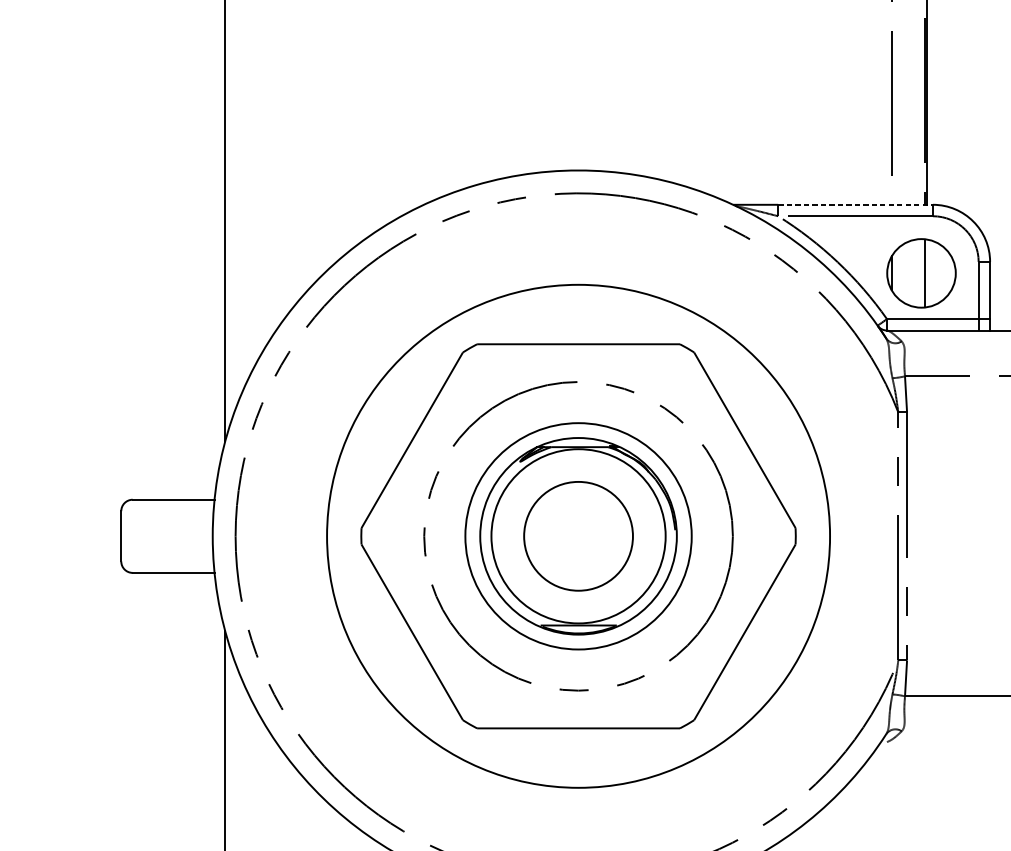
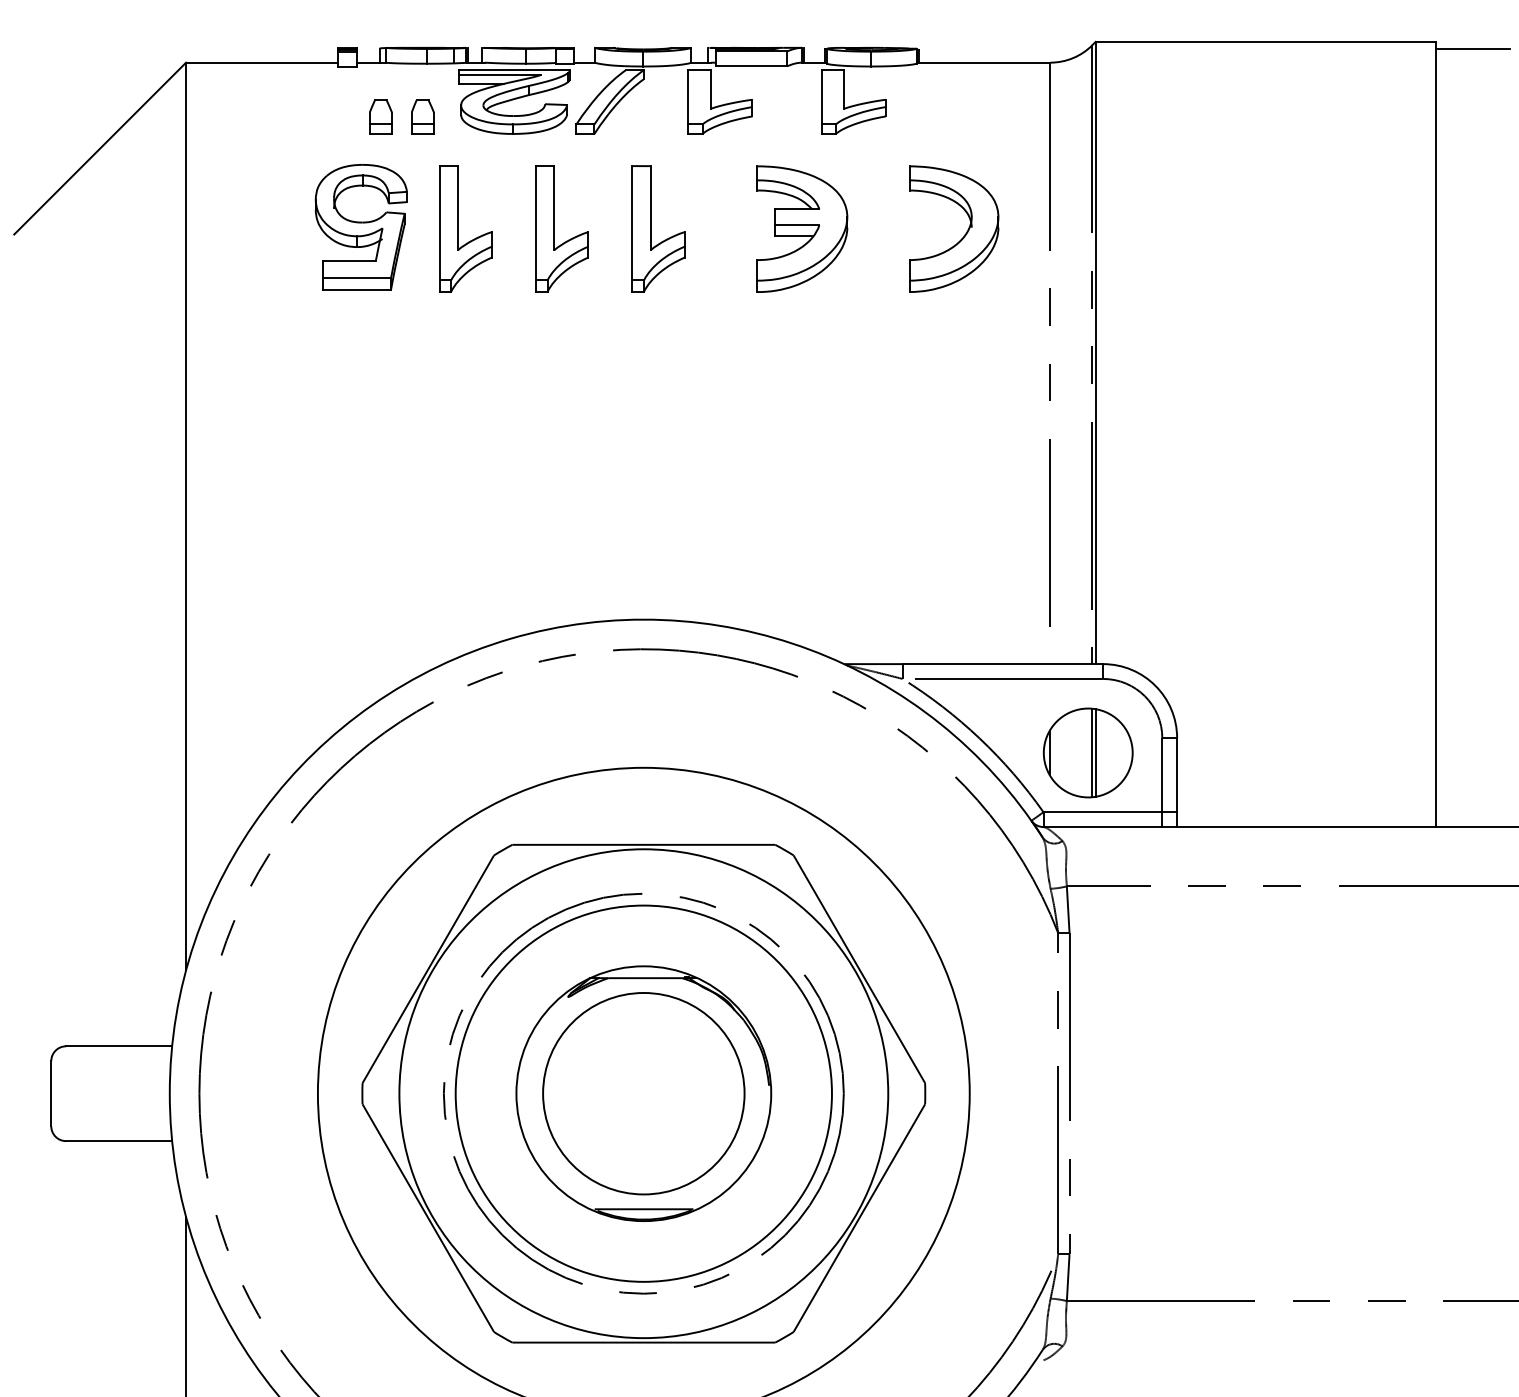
line: (856, 205) -> (1003, 664), dashed -> solid
line: (927, 273) -> (1095, 752), added
circle: (578, 536) -> (643, 1093), size x1.43
circle: (578, 536) -> (643, 1093), size x1.67
circle: (578, 536) -> (643, 1093), size x1.67

